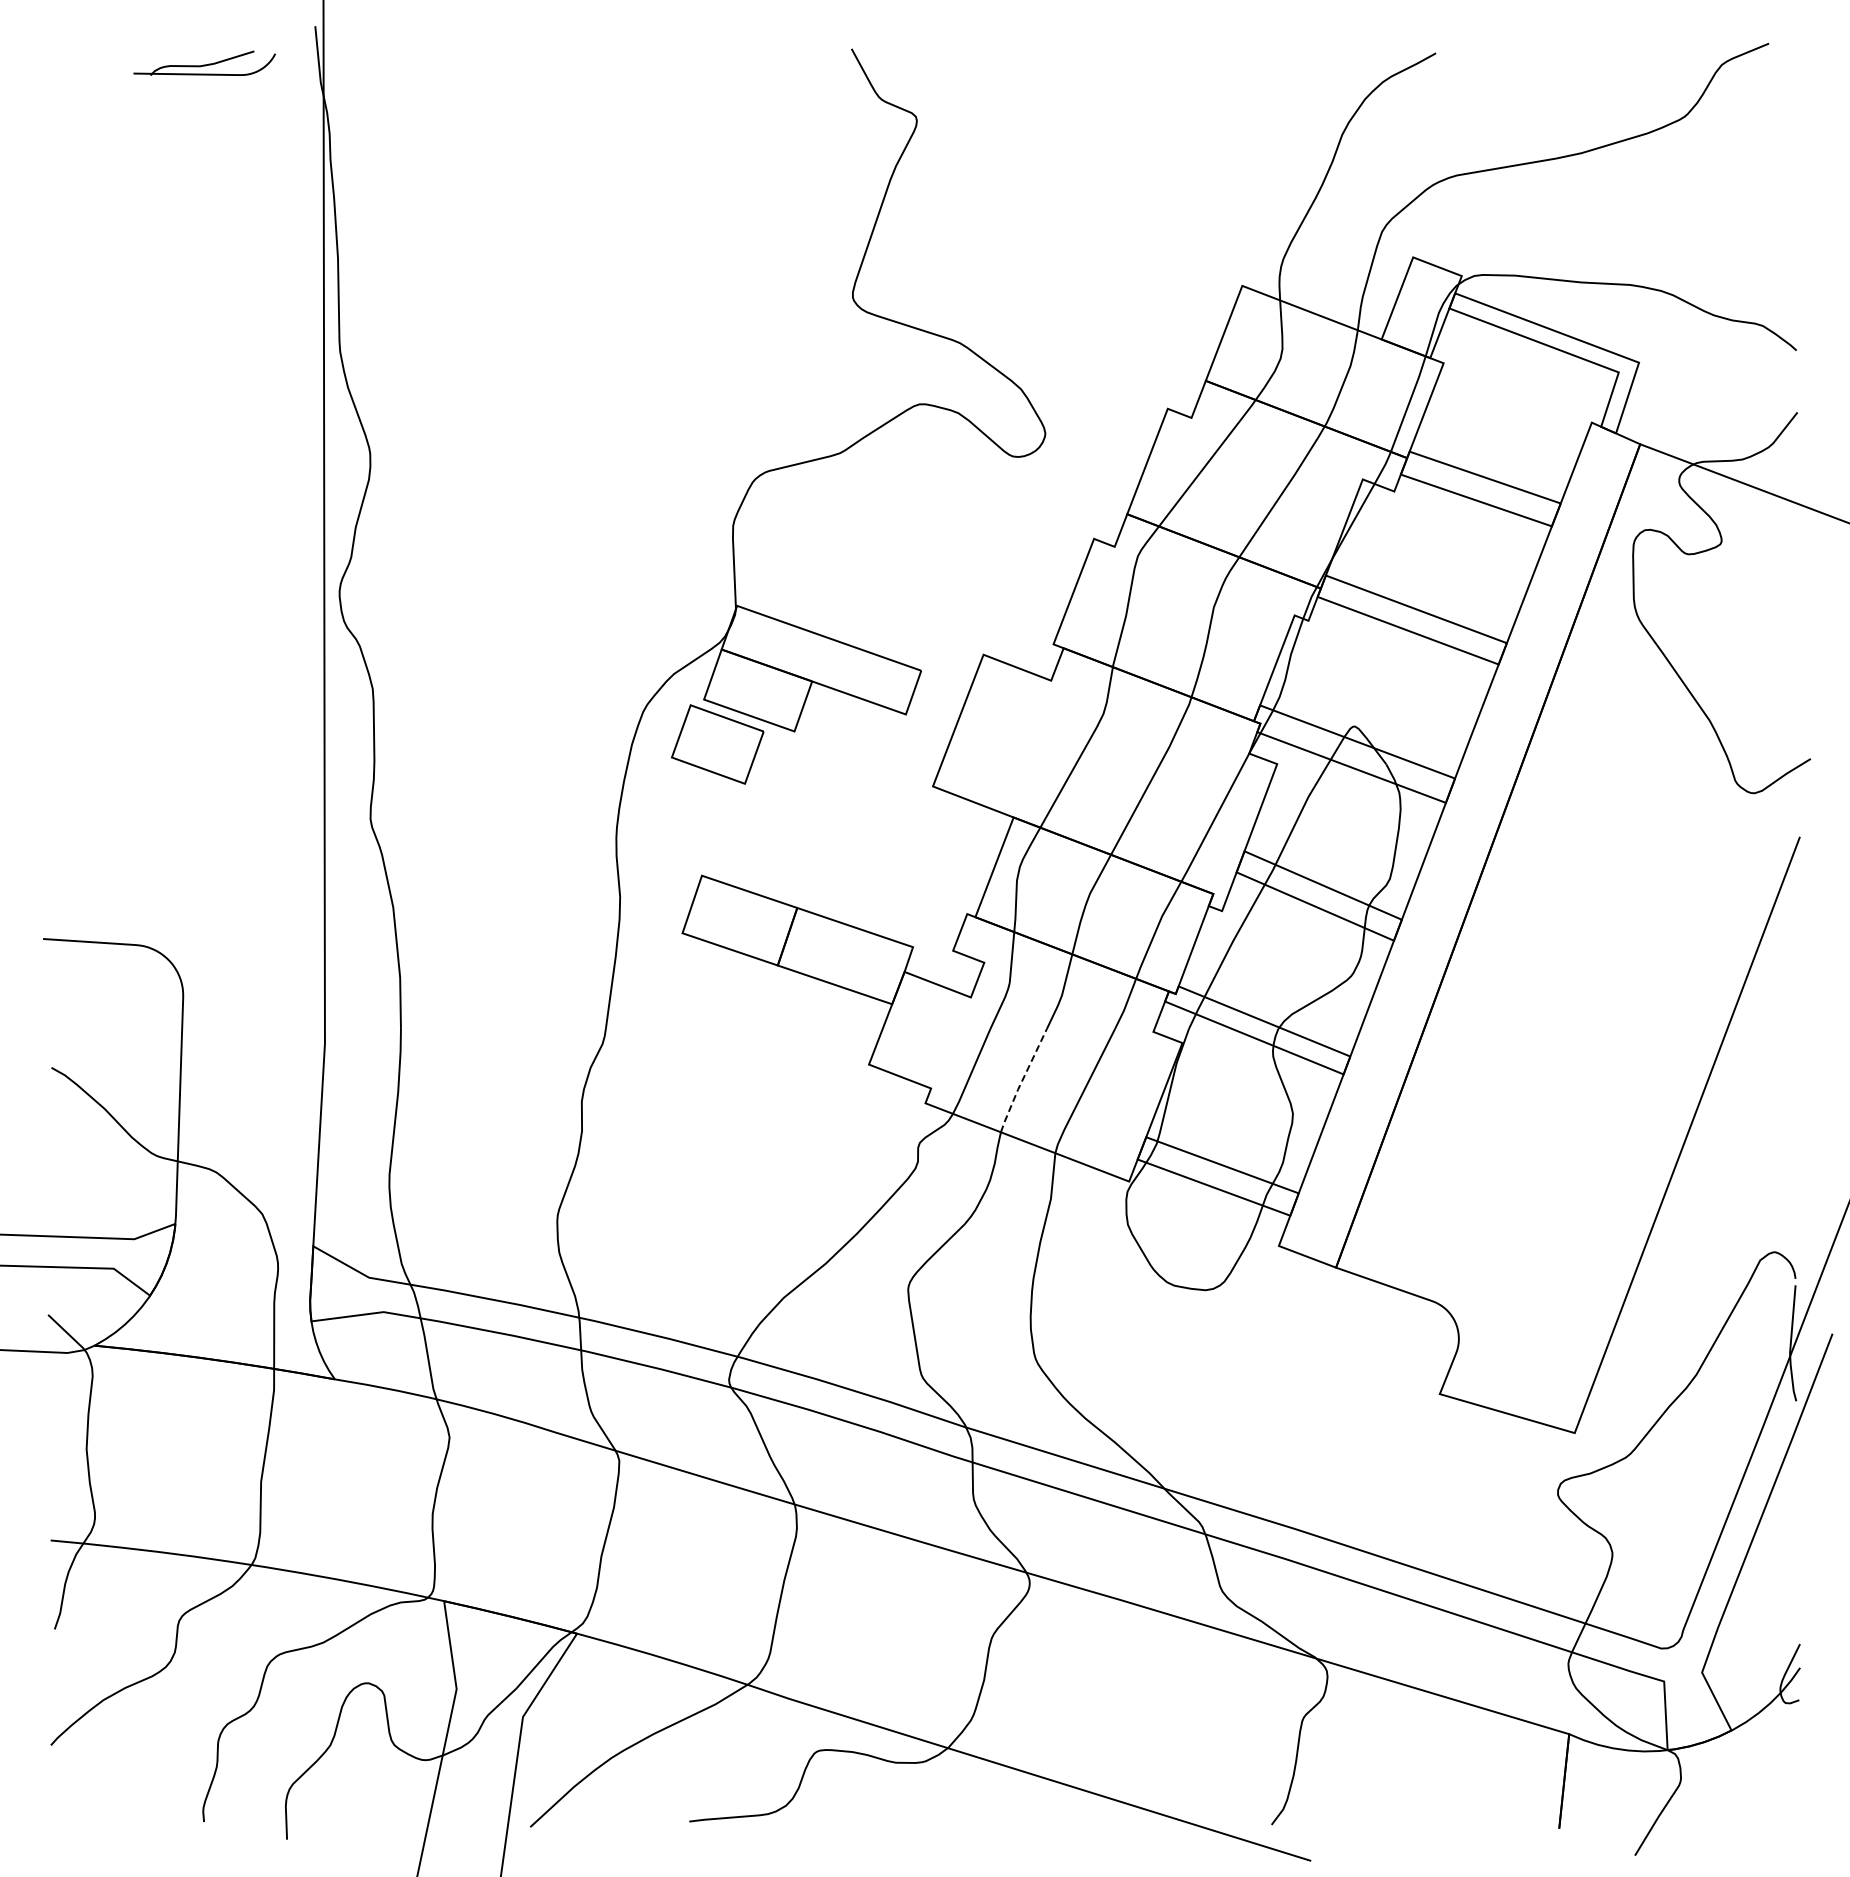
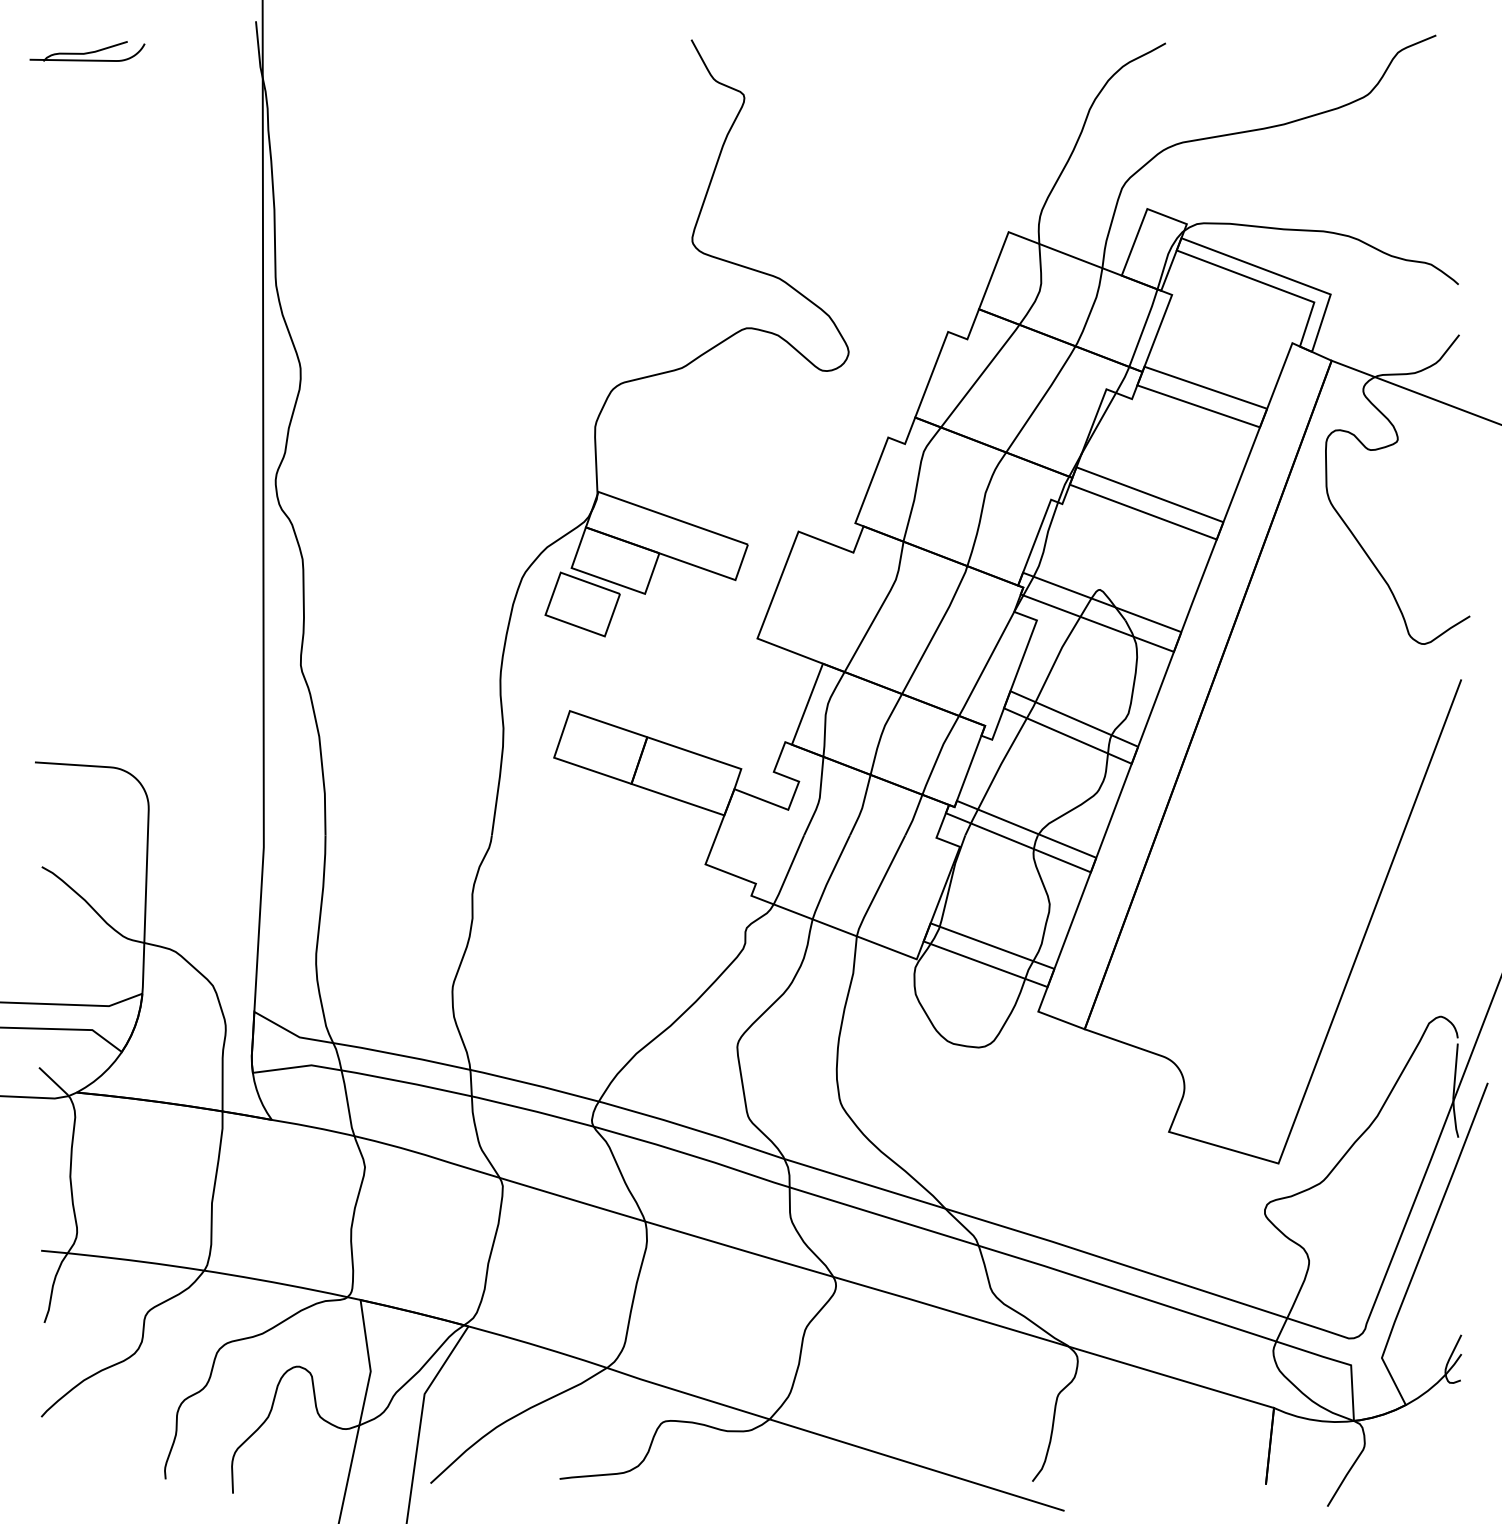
part: (204, 62) -> (87, 50), moved
line: (1022, 1080) -> (830, 877), dashed -> solid

